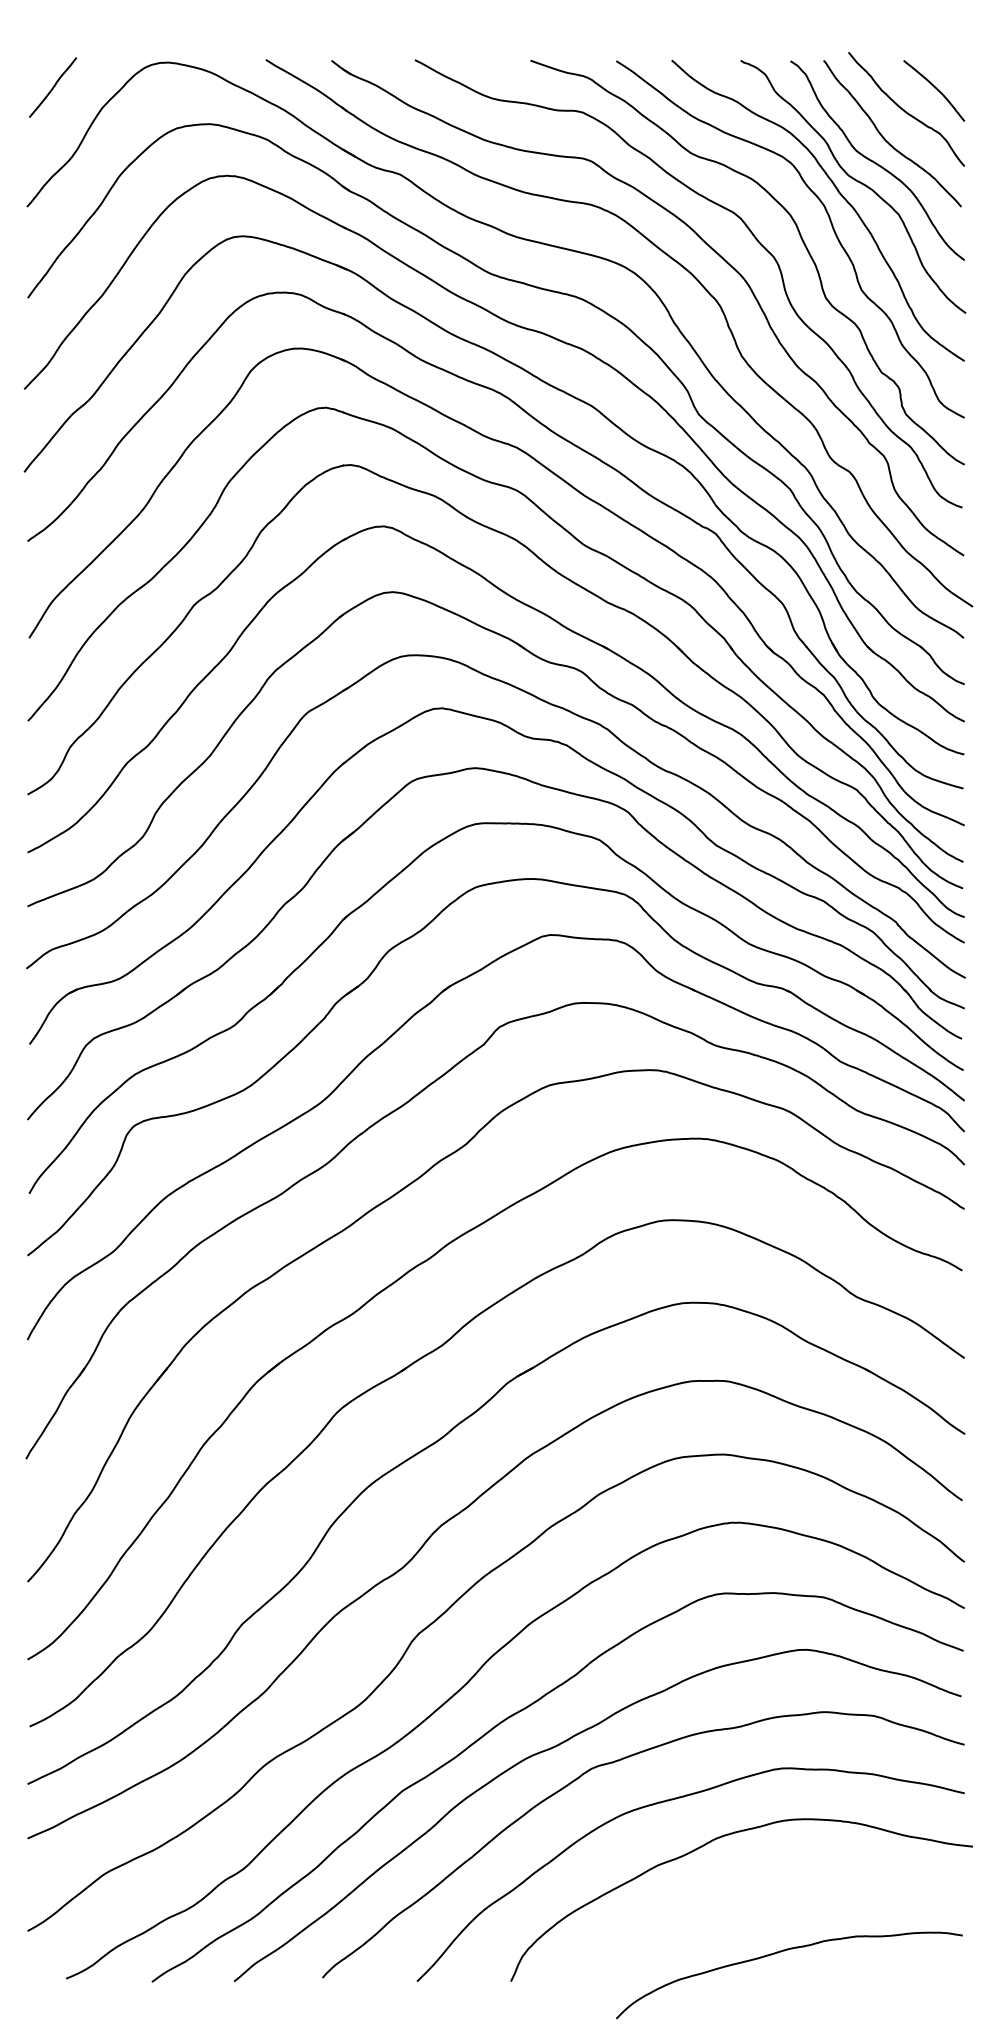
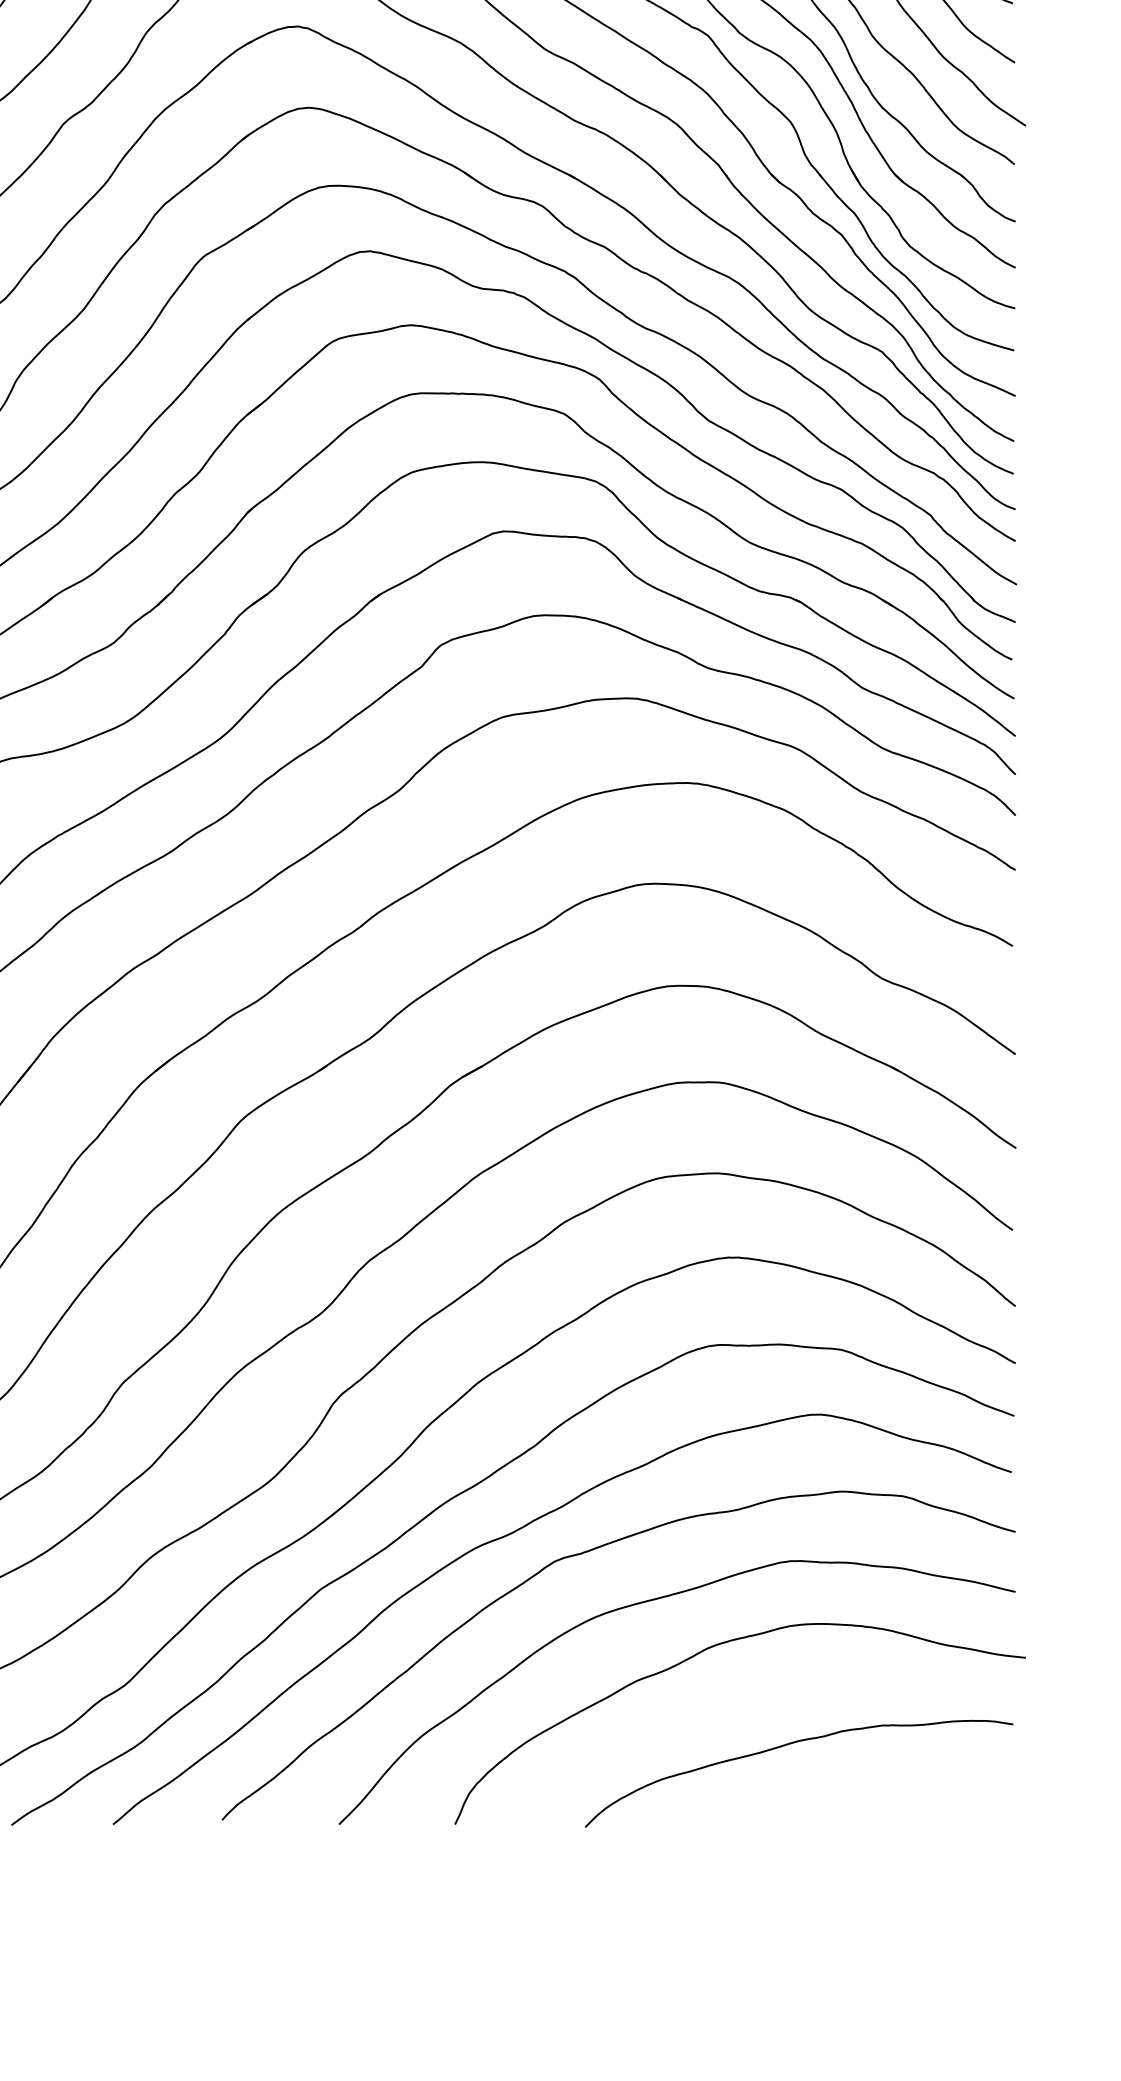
curve: (781, 1952) -> (789, 1745), moved

